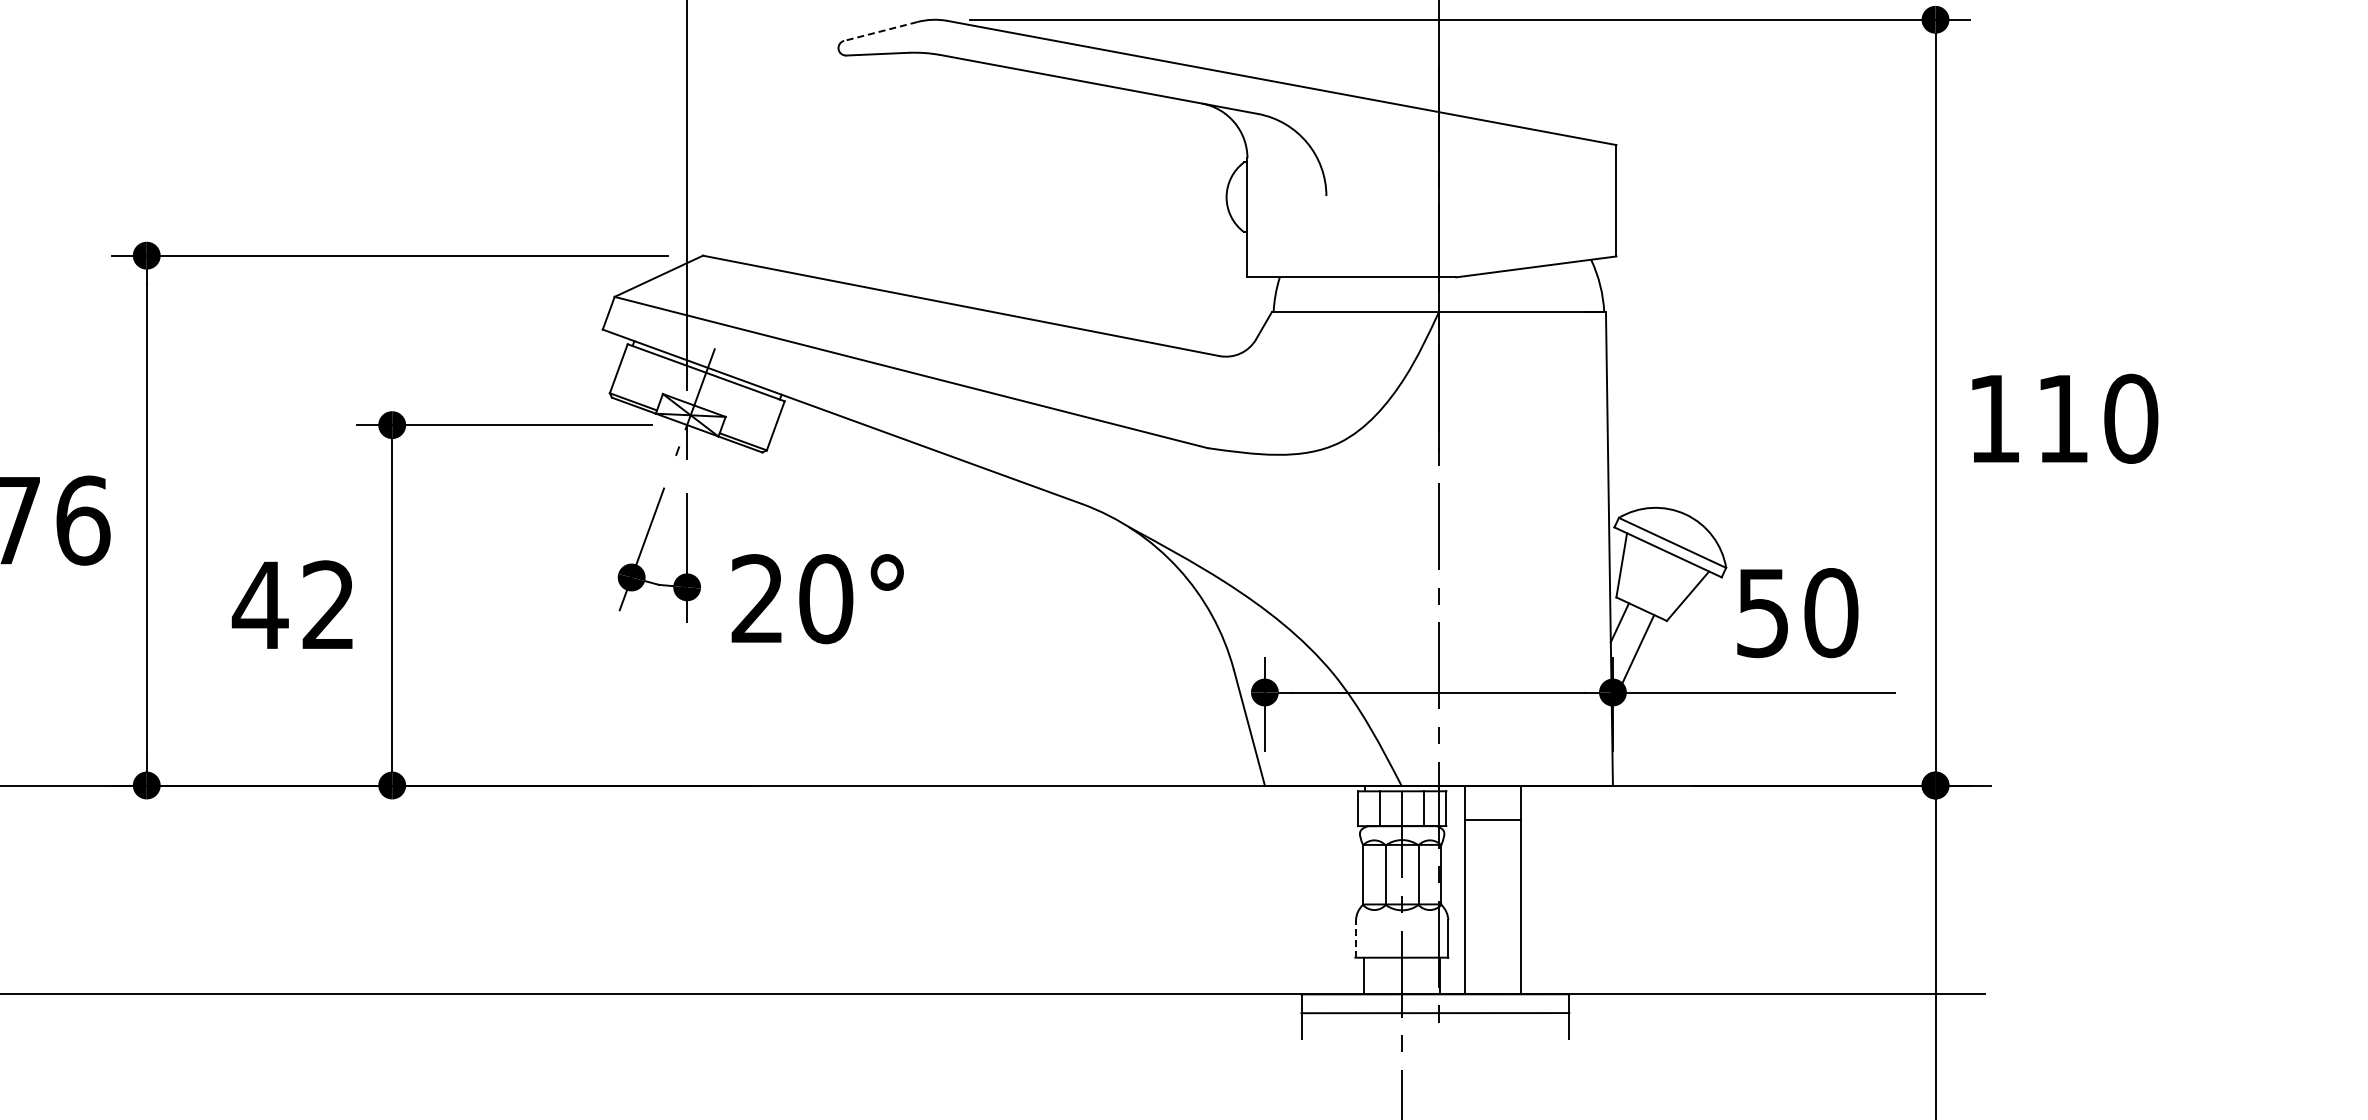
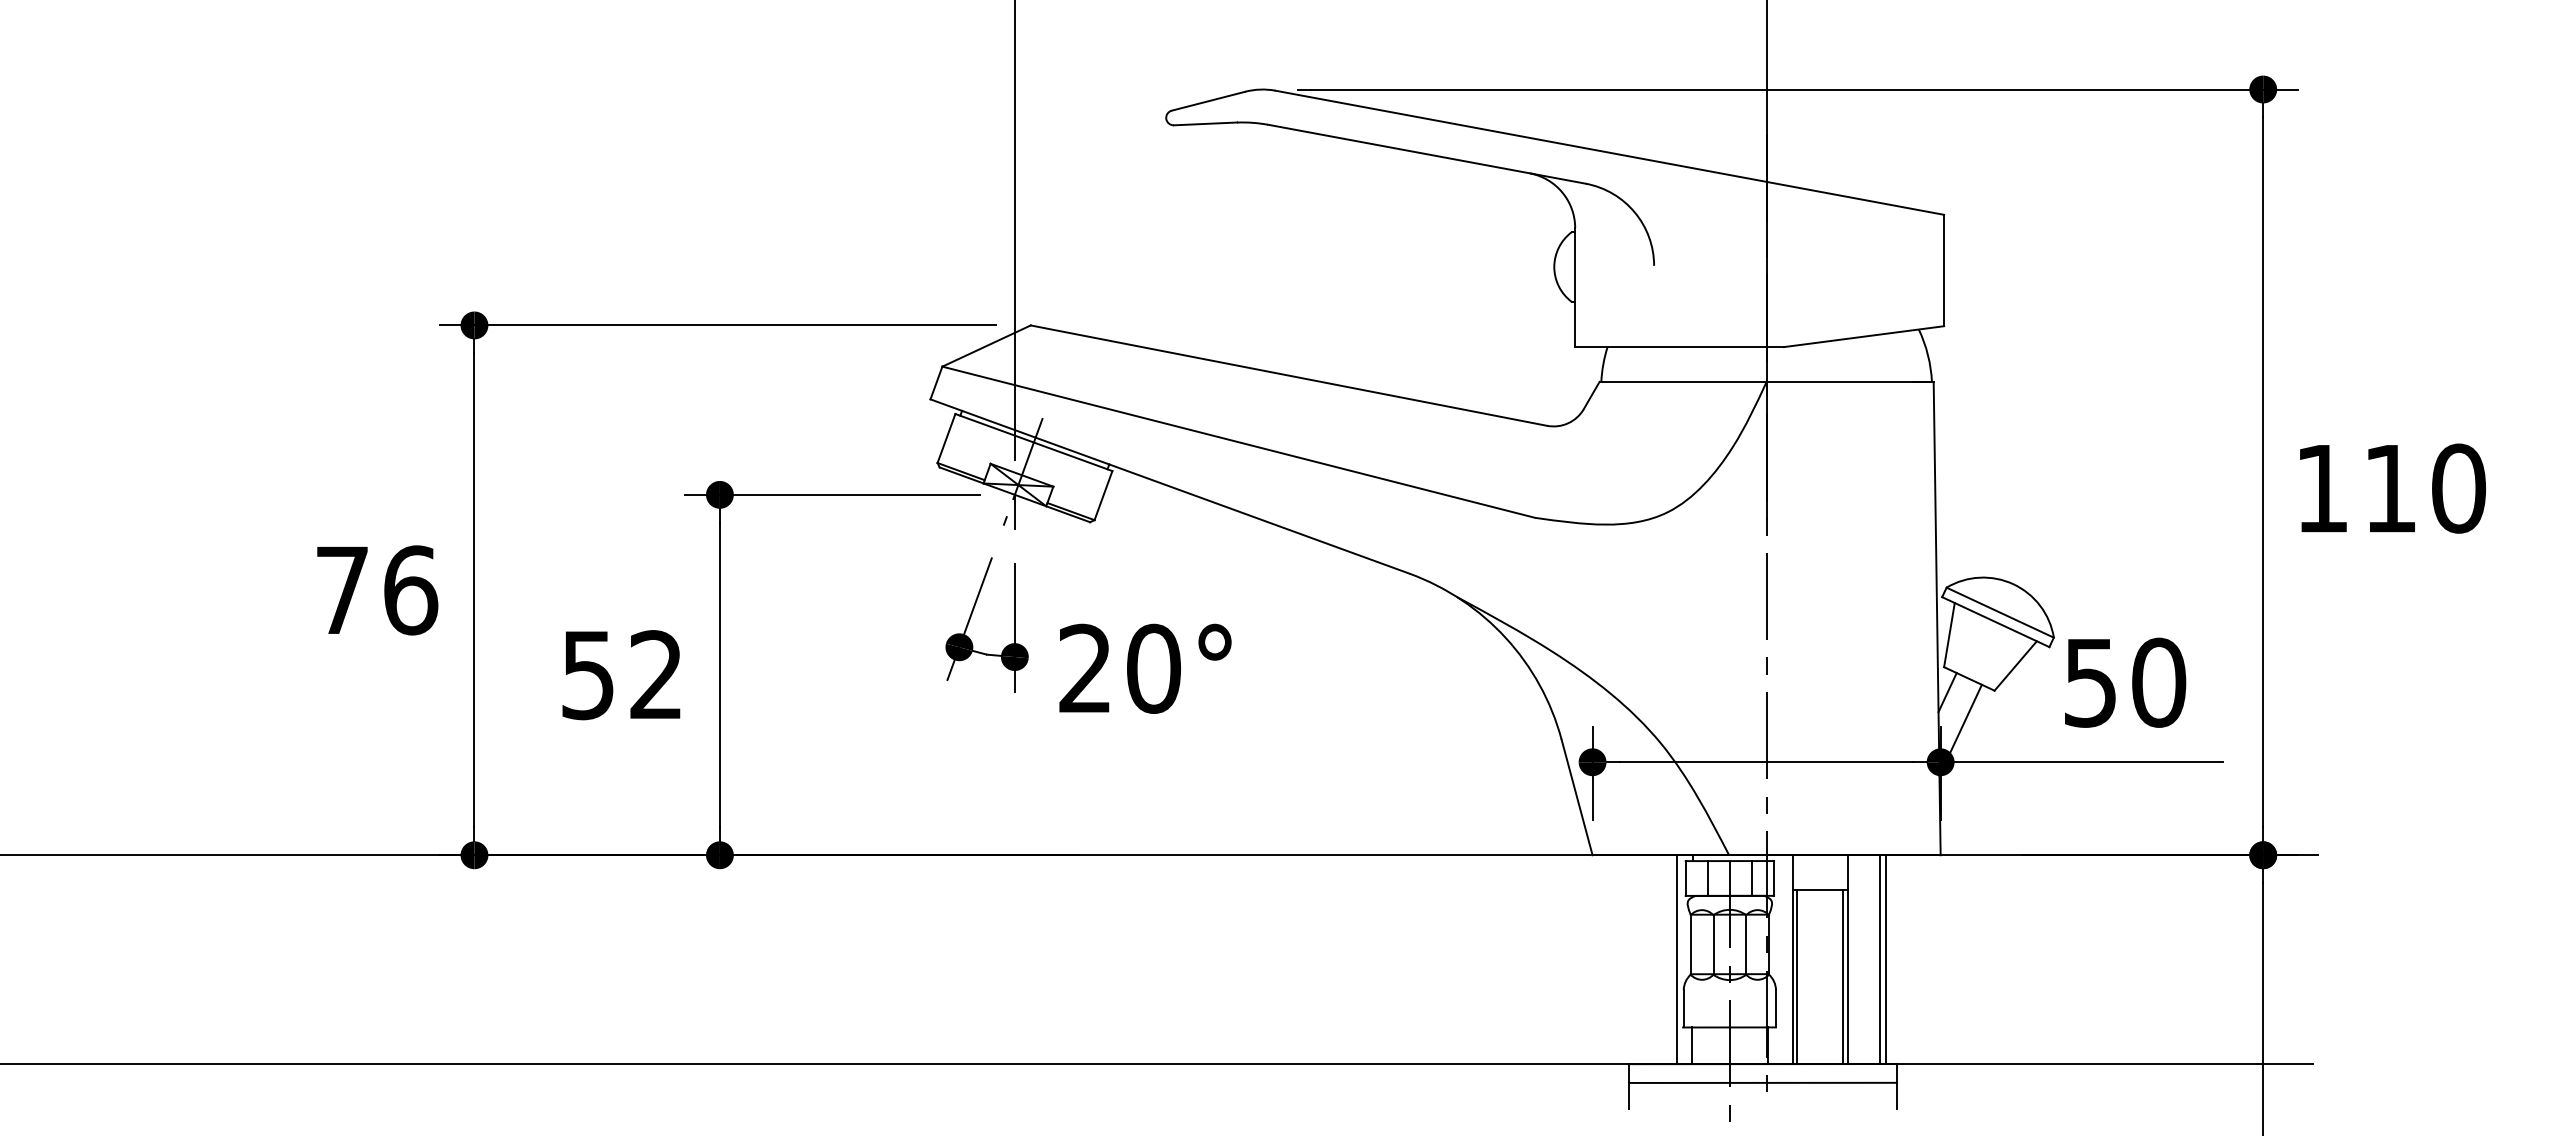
line: (880, 31) -> (1208, 101), dashed -> solid
text: (259, 605) -> (587, 675), 42 -> 52
line: (1349, 889) -> (1677, 959), added
line: (1551, 889) -> (1879, 959), added
line: (1558, 889) -> (1886, 959), added
line: (1469, 907) -> (1797, 977), added
line: (1515, 907) -> (1843, 977), added
line: (1355, 938) -> (1683, 1008), dashed -> solid

